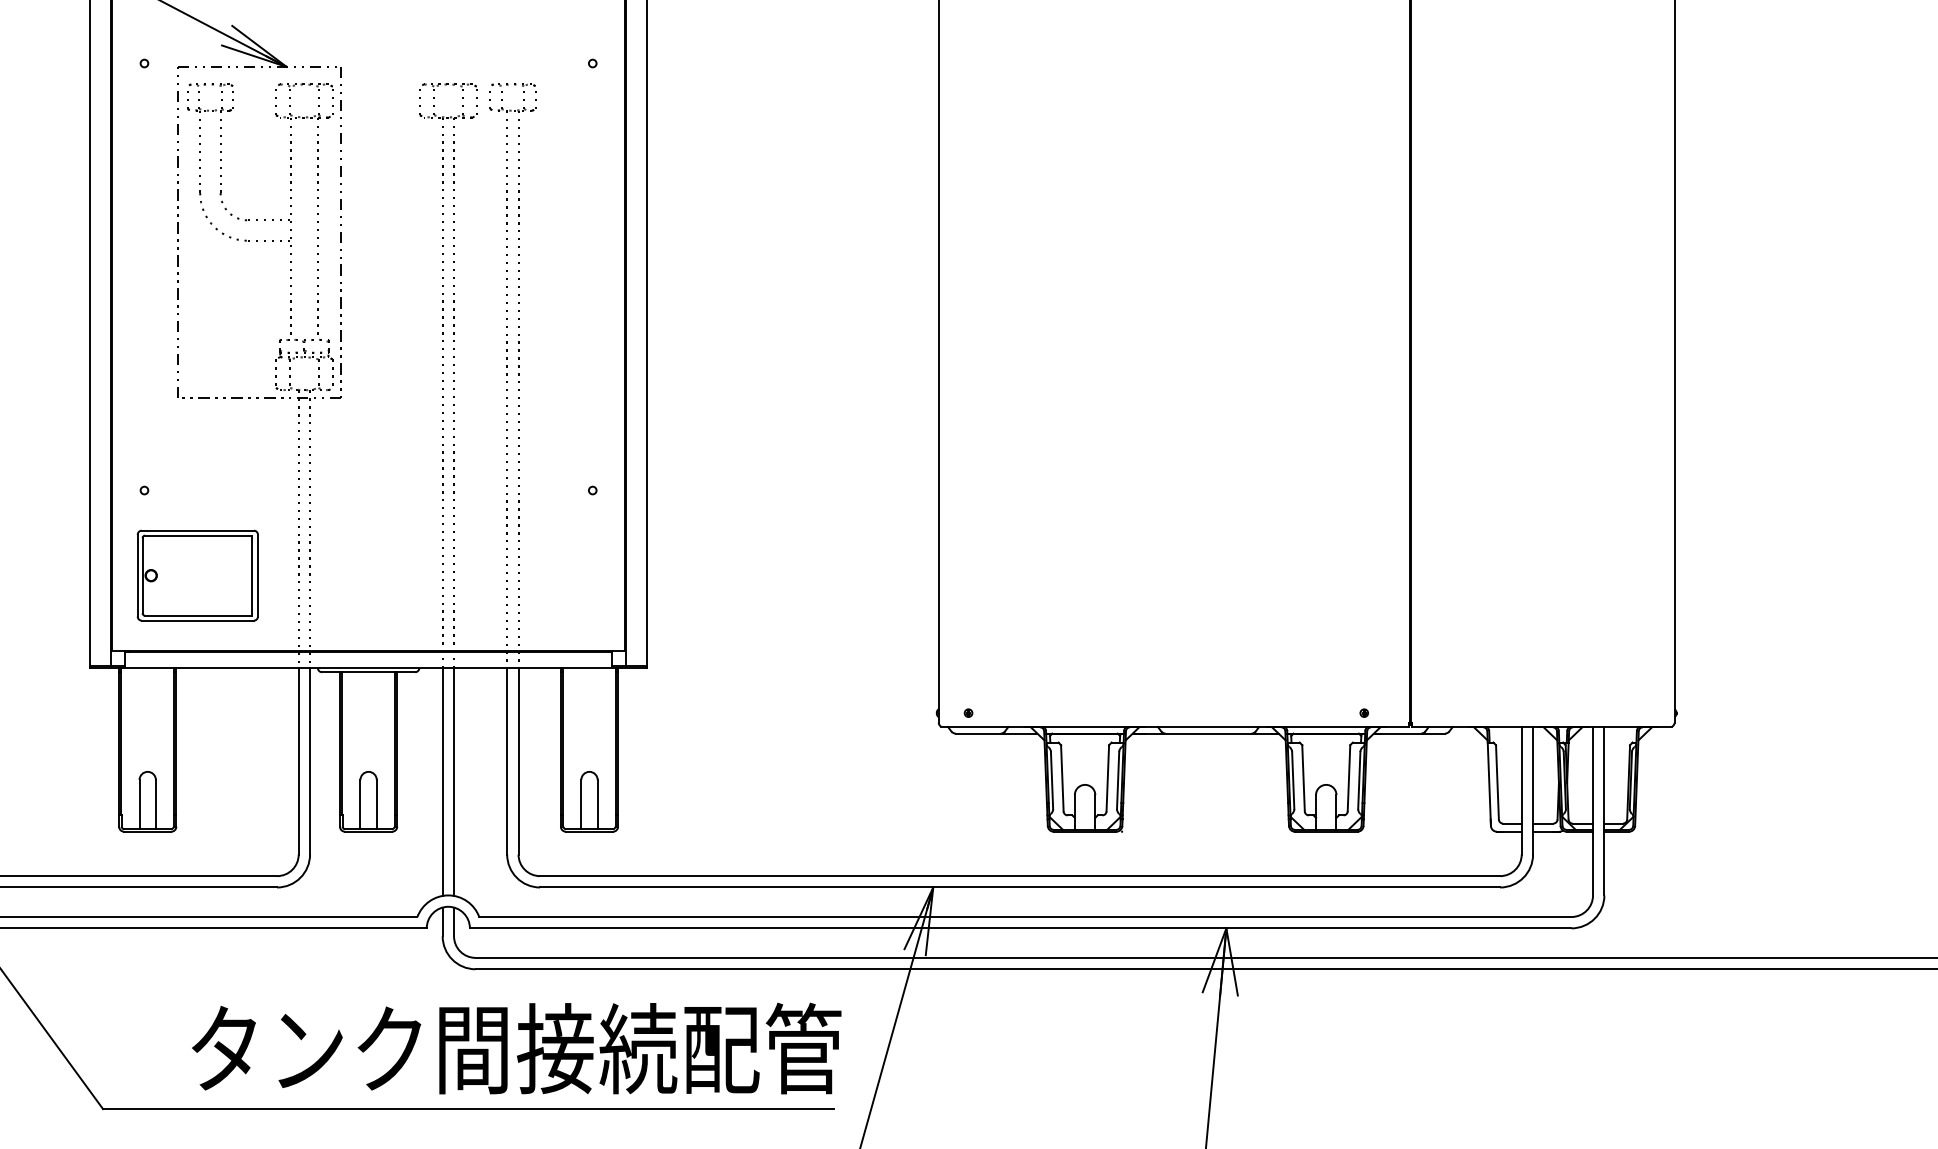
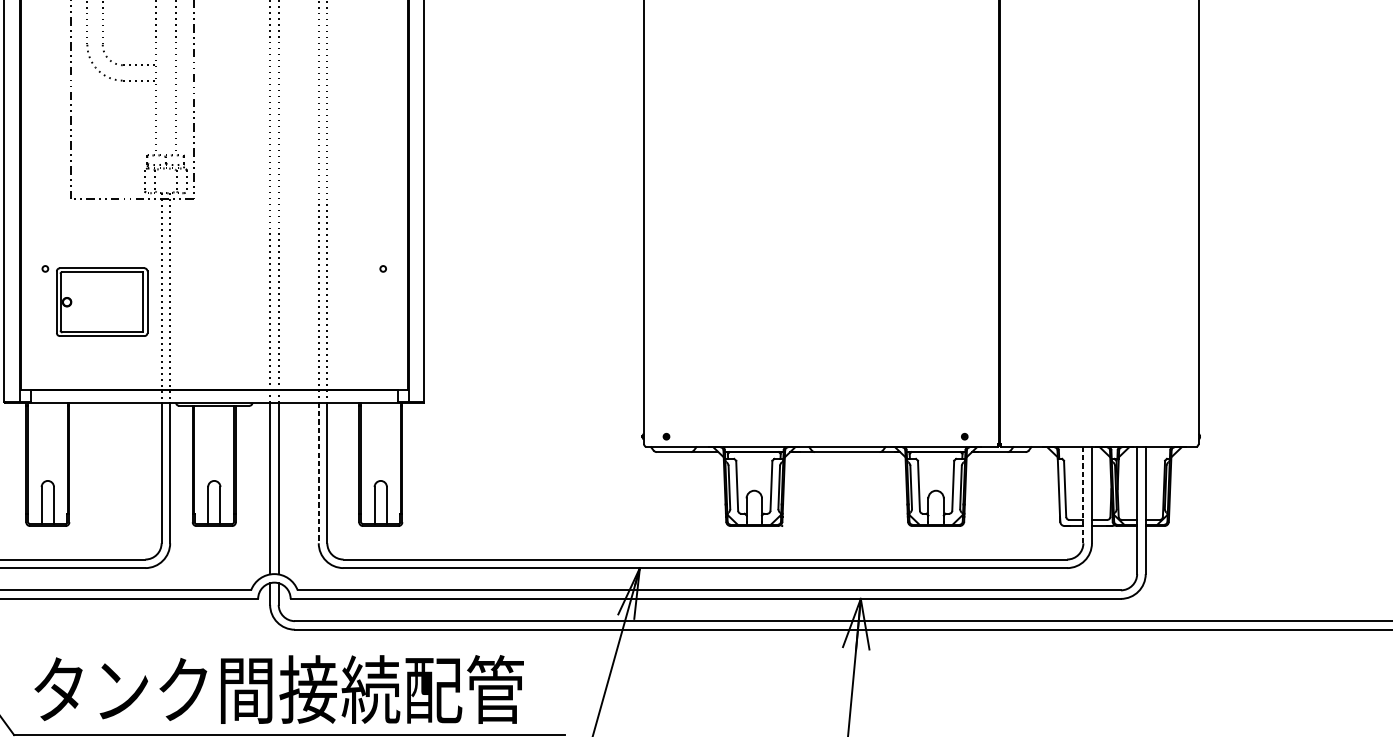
part: (197, 575) -> (101, 302), moved
line: (507, 761) -> (318, 473), solid -> dashed
line: (1521, 790) -> (1083, 495), solid -> dashed
text: (516, 1048) -> (279, 689), moved

